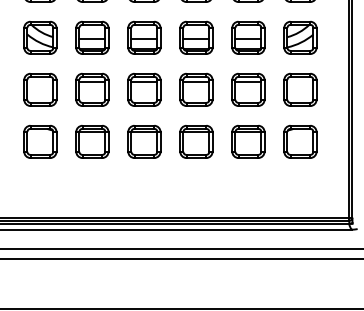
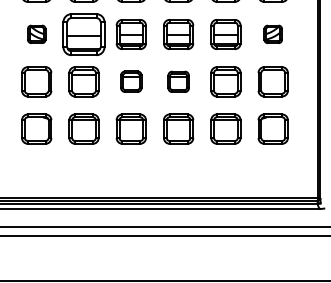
part: (40, 37) -> (36, 34), size x0.6
part: (92, 37) -> (84, 34), size x1.4
part: (300, 37) -> (273, 34), size x0.6
part: (144, 89) -> (131, 81), size x0.7
part: (196, 89) -> (178, 81), size x0.7

